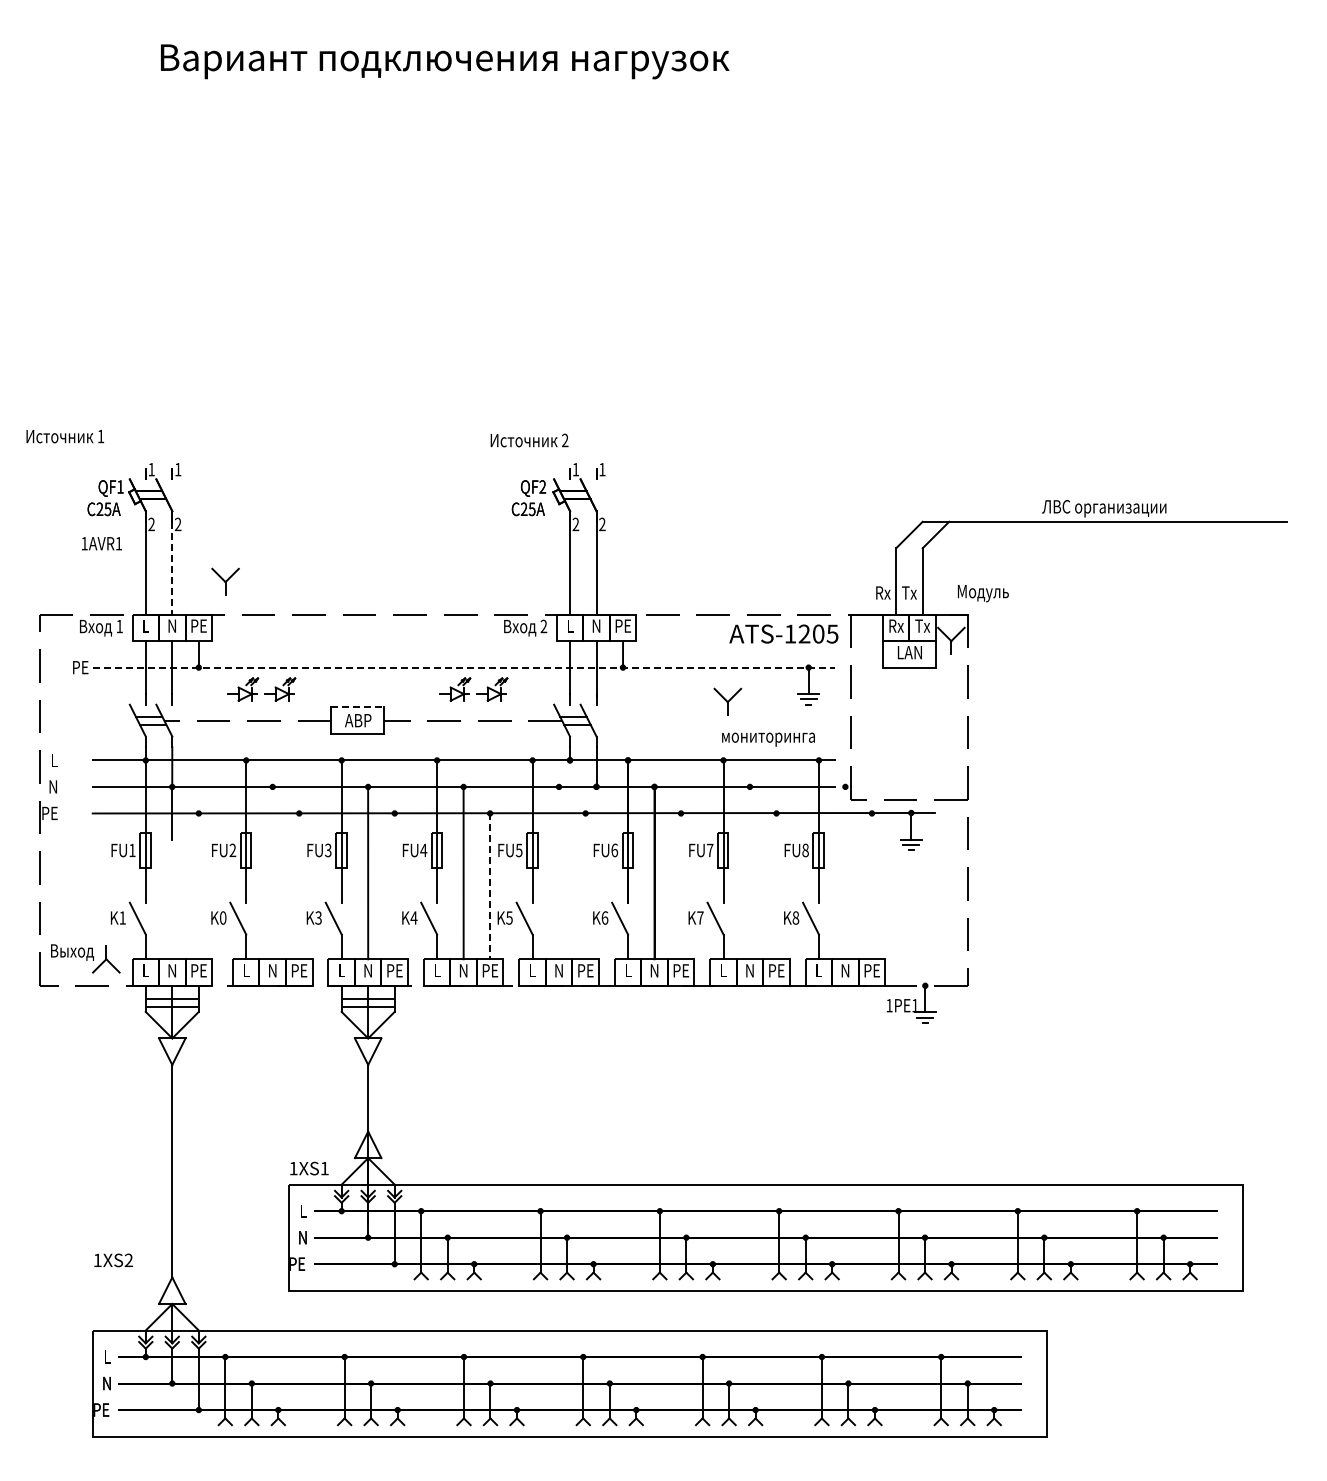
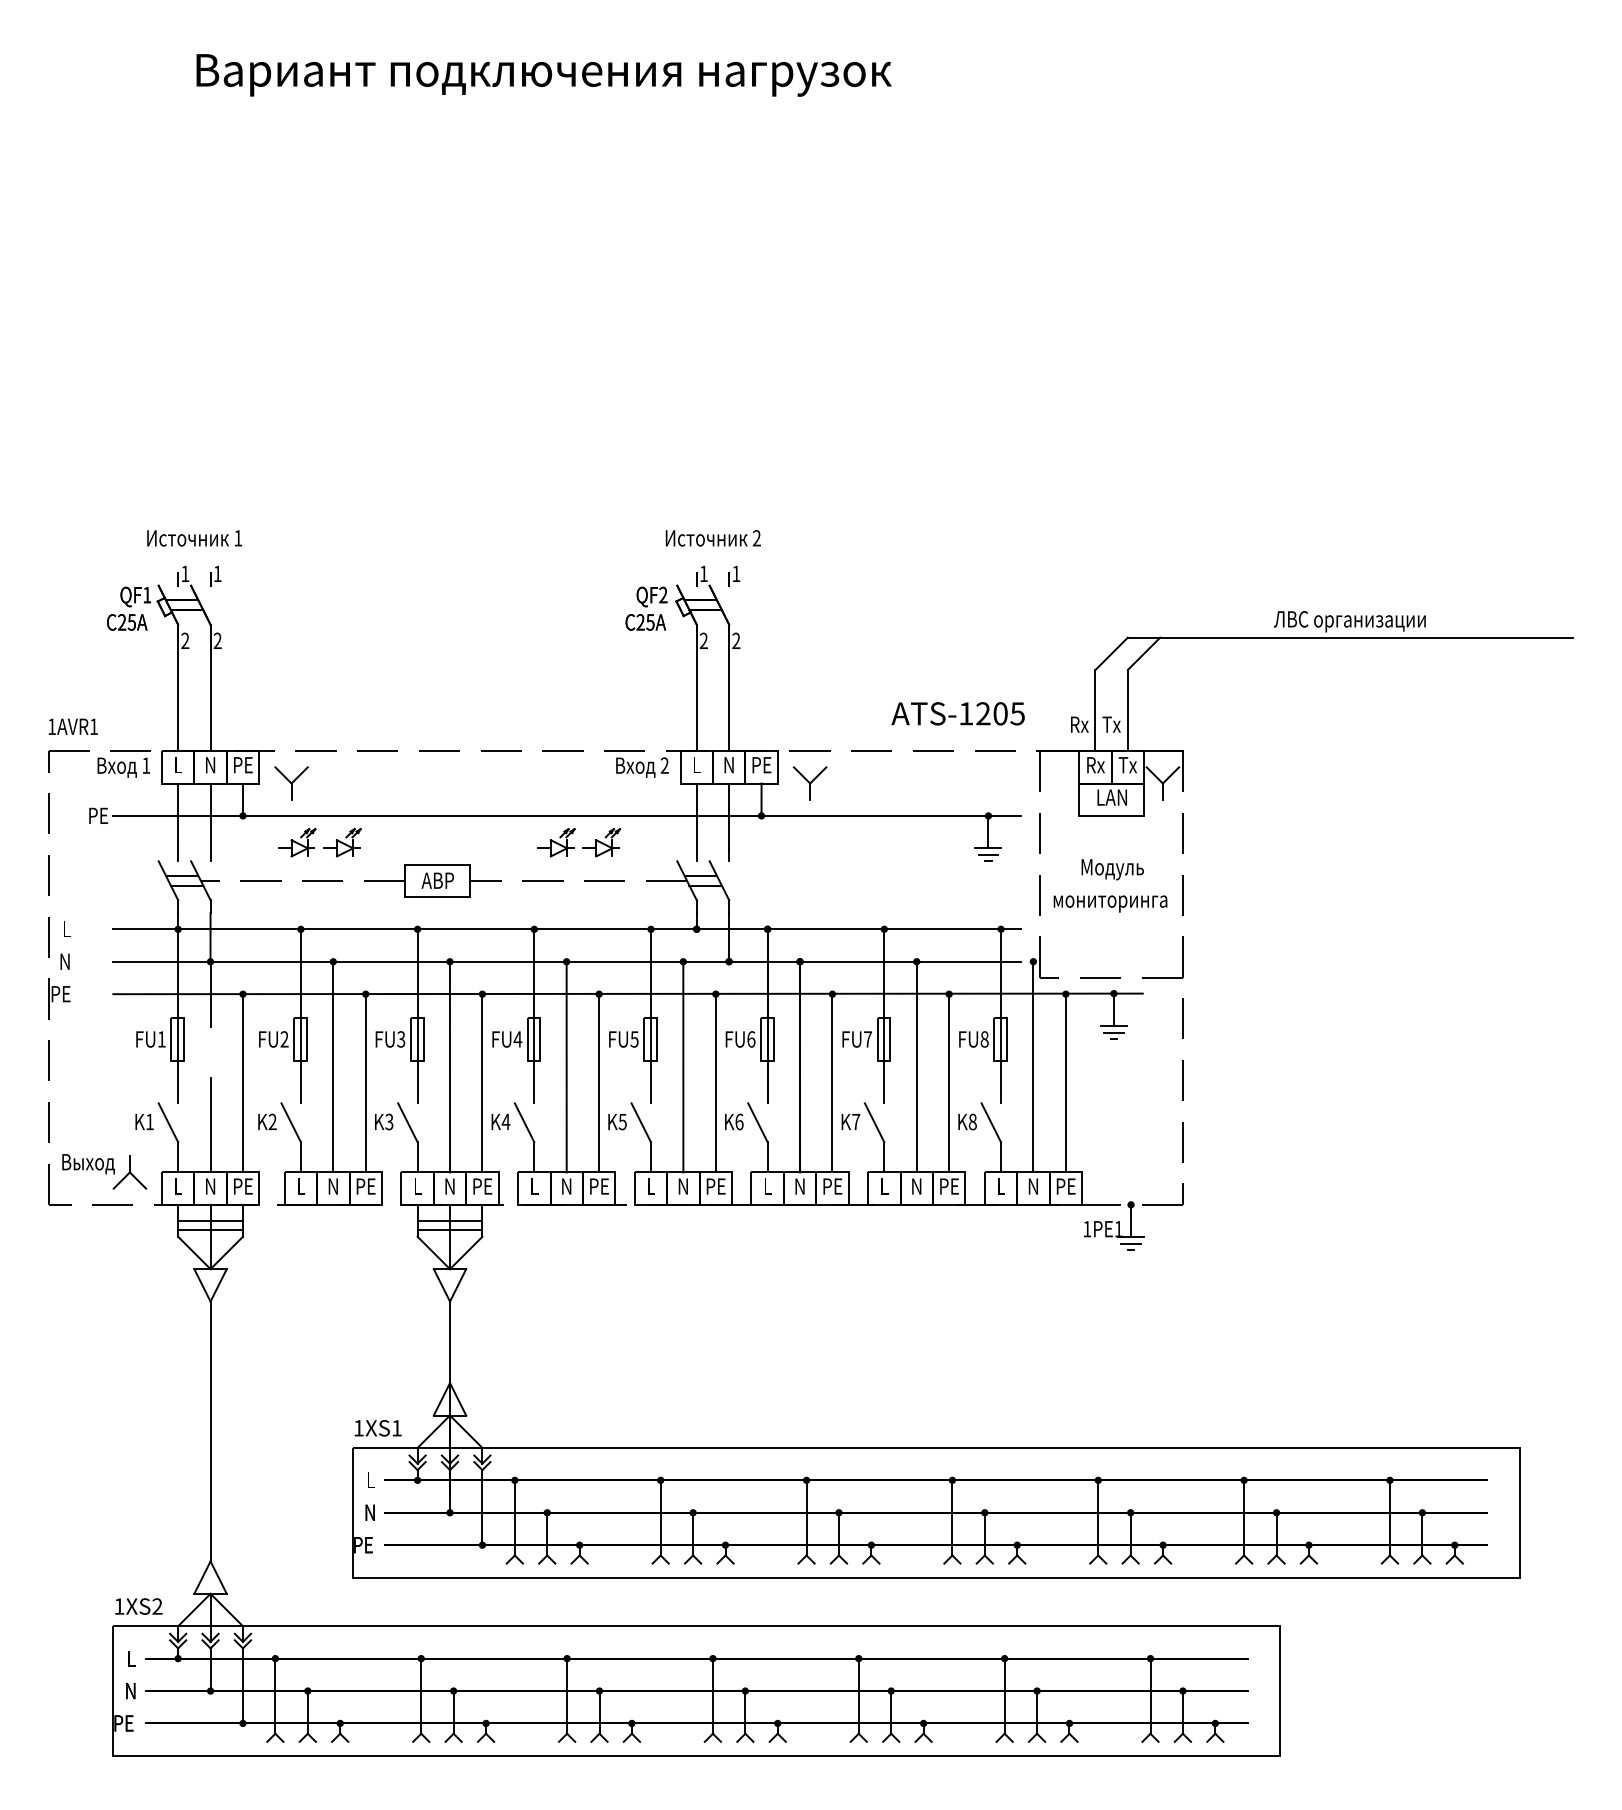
text: (65, 436) -> (194, 538), moved
text: (529, 440) -> (713, 538), moved
text: (101, 543) -> (72, 726), moved
line: (172, 568) -> (210, 694), dashed -> solid
part: (225, 581) -> (291, 782), moved
text: (983, 593) -> (1112, 869), moved
text: (783, 633) -> (957, 713), moved
line: (464, 667) -> (567, 815), dashed -> solid
part: (727, 701) -> (809, 782), moved
line: (357, 707) -> (436, 864), dashed -> solid
text: (768, 739) -> (1110, 903), moved
line: (272, 872) -> (333, 1066), added
line: (559, 872) -> (683, 1066), added
line: (750, 872) -> (917, 1066), added
line: (845, 872) -> (1033, 1066), added
line: (198, 886) -> (242, 1083), added
line: (299, 886) -> (366, 1083), added
line: (394, 886) -> (482, 1083), added
line: (490, 886) -> (599, 1083), dashed -> solid
line: (585, 886) -> (715, 1083), added
line: (681, 886) -> (833, 1083), added
line: (776, 886) -> (949, 1083), added
line: (871, 886) -> (1065, 1083), added
text: (222, 917) -> (271, 1121), K0 -> K2
line: (172, 920) -> (210, 1125), added
text: (113, 1260) -> (138, 1606), moved

